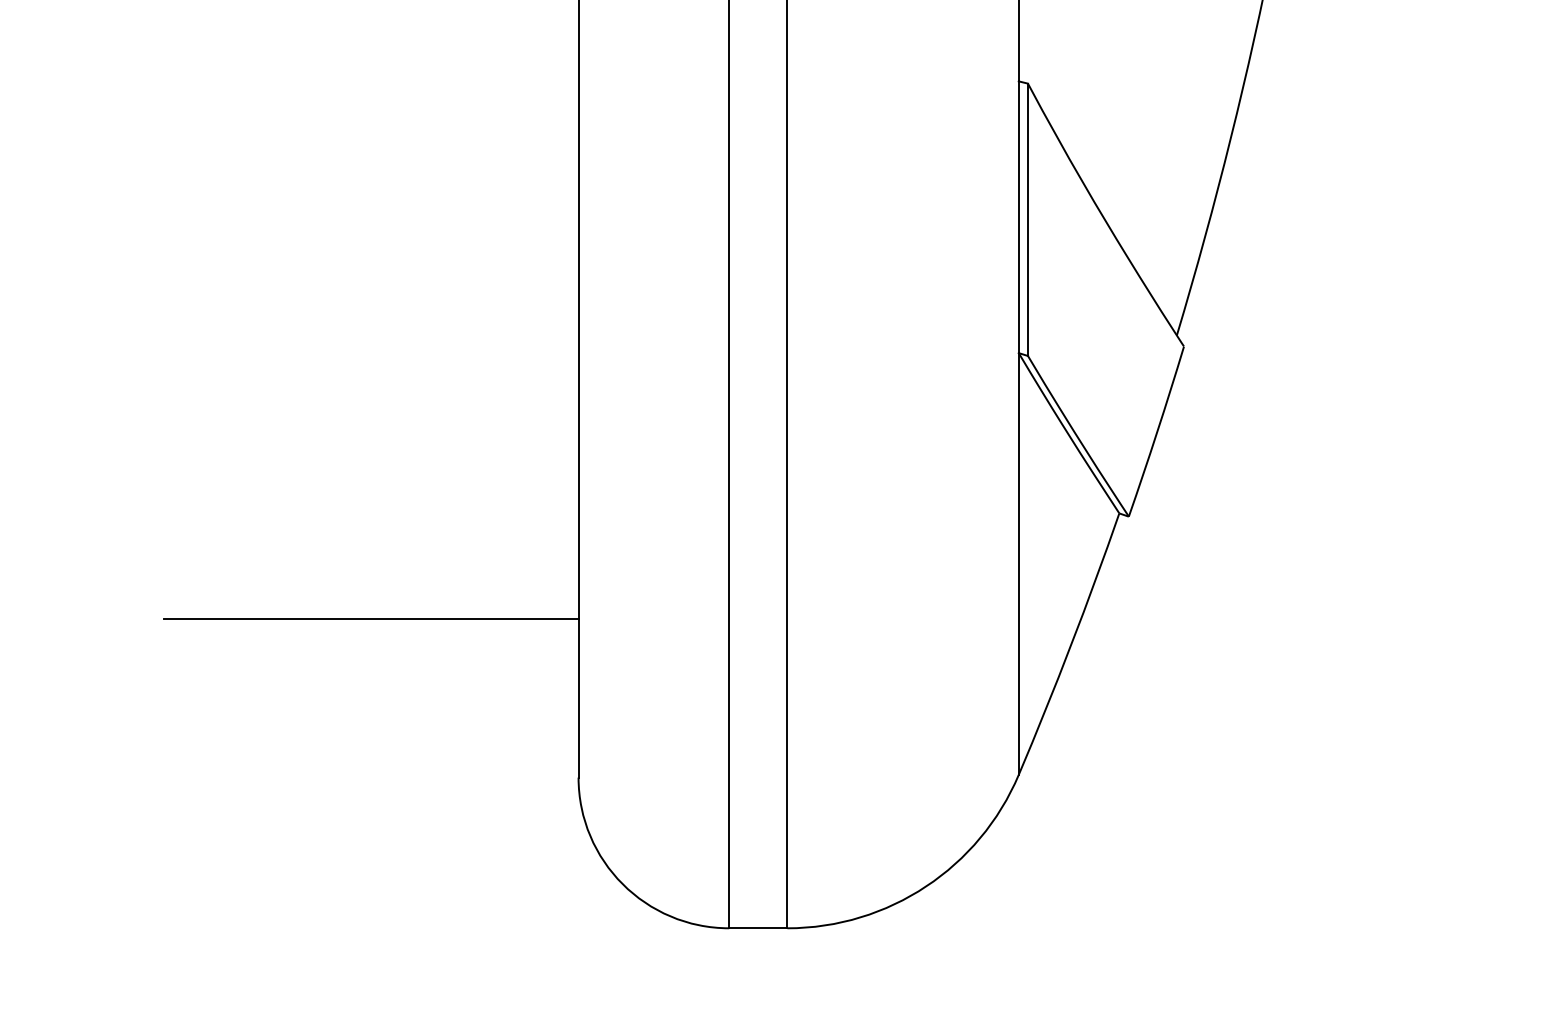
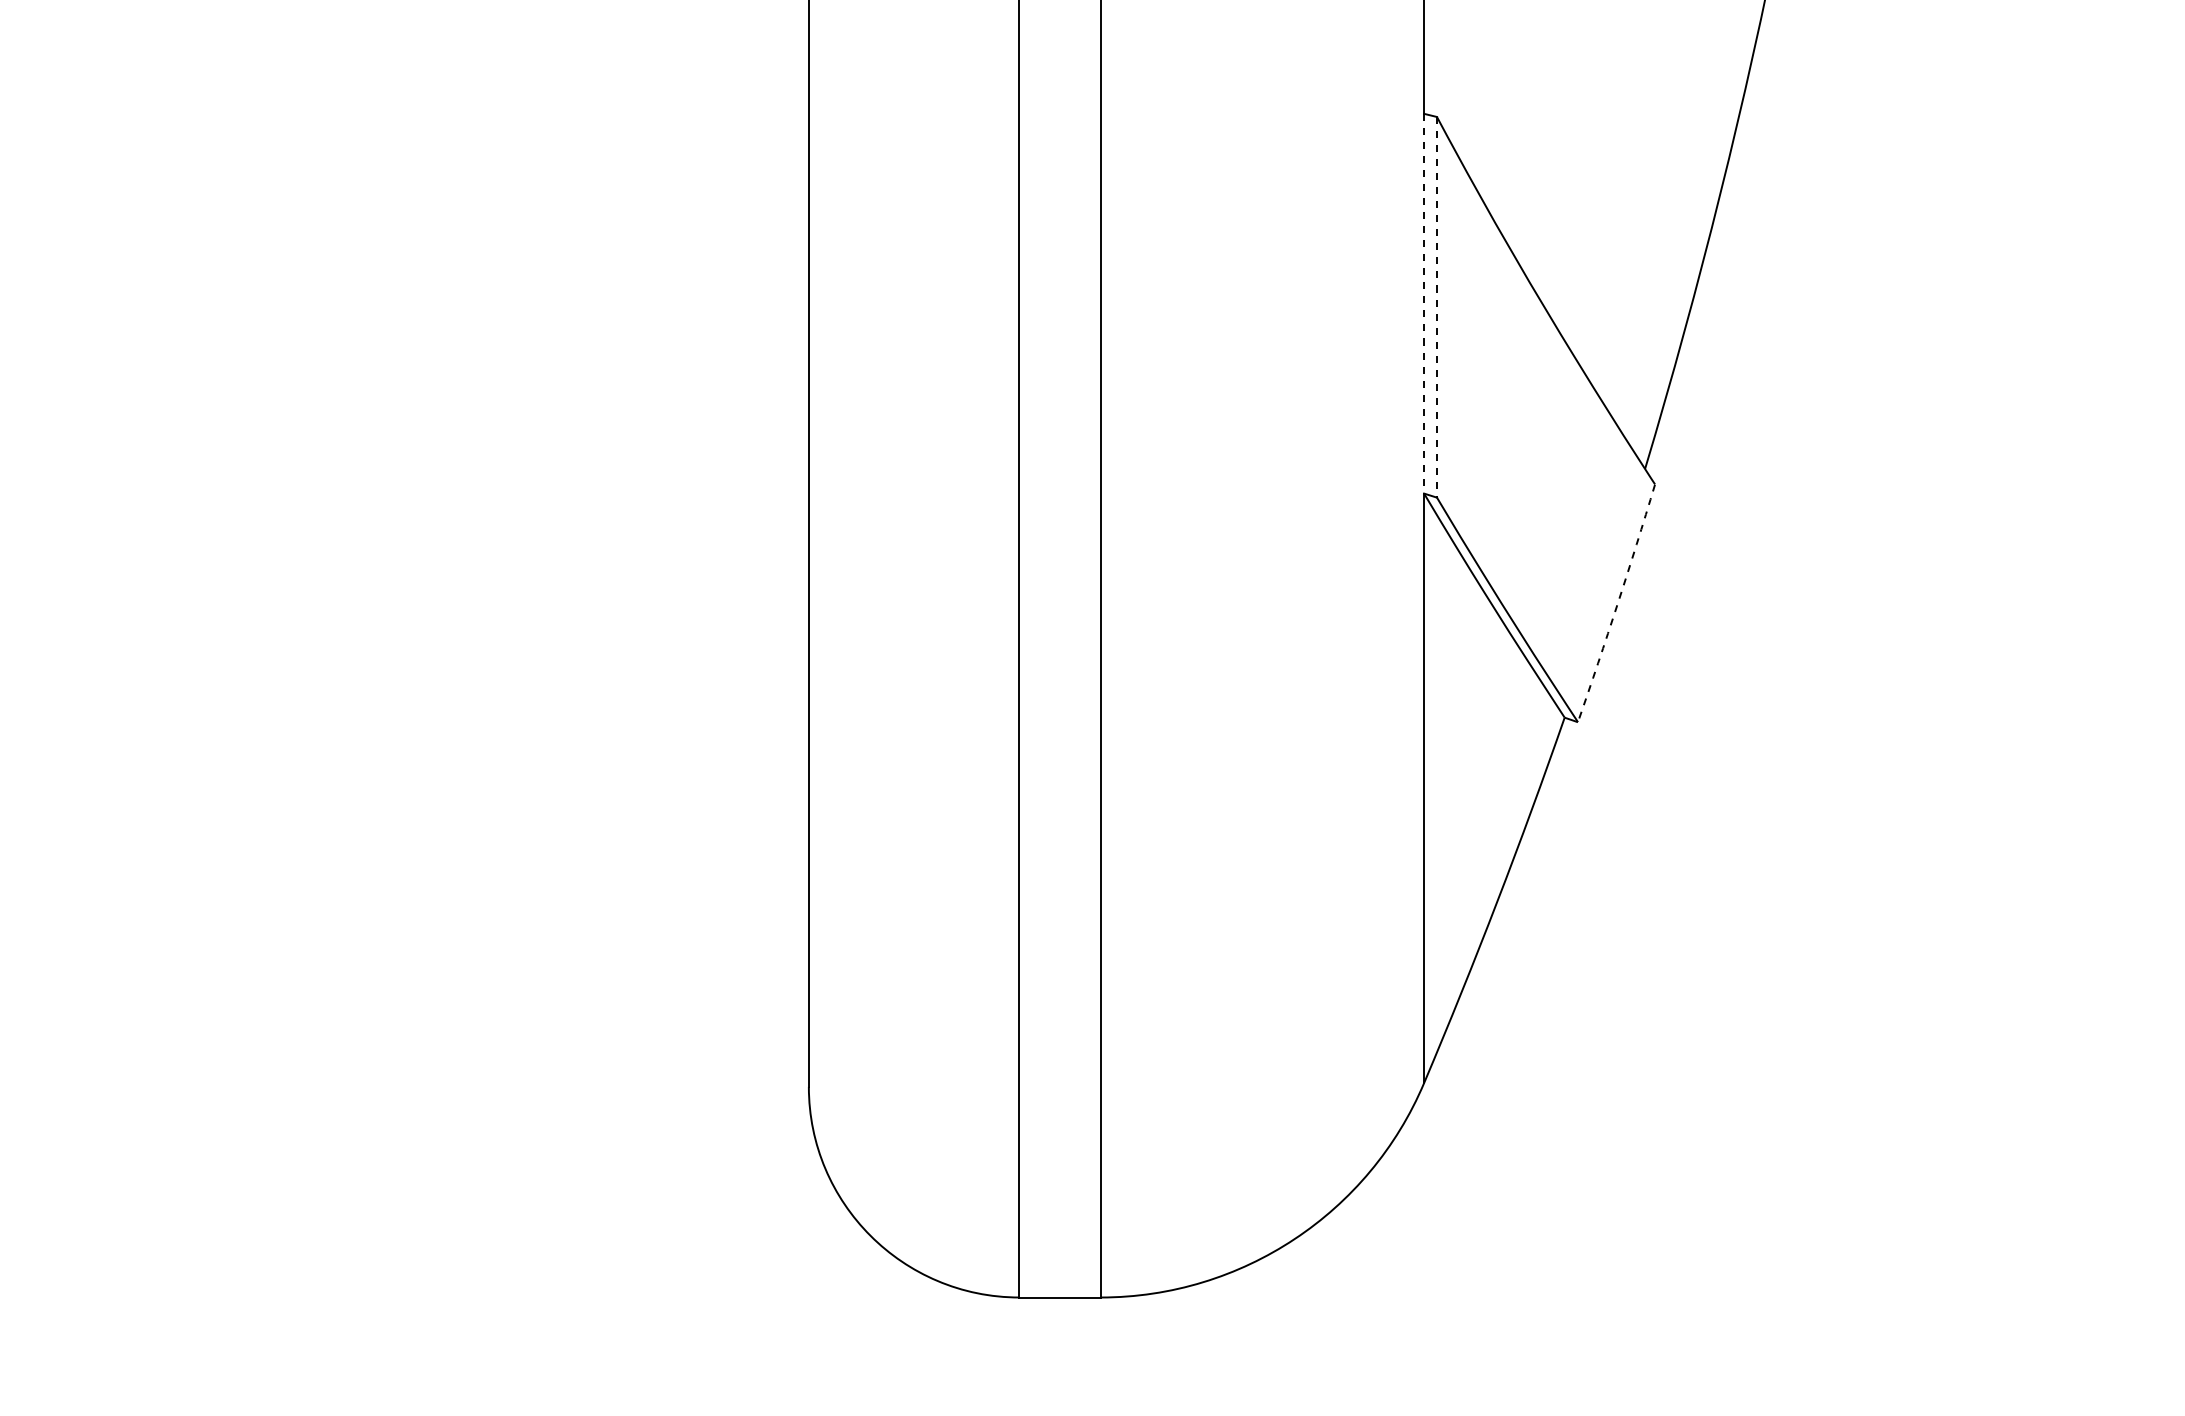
line: (1019, 217) -> (1424, 303), solid -> dashed
line: (1028, 219) -> (1437, 307), solid -> dashed
arc: (1157, 431) -> (1617, 603), solid -> dashed
line: (370, 619) -> (518, 865), removed

